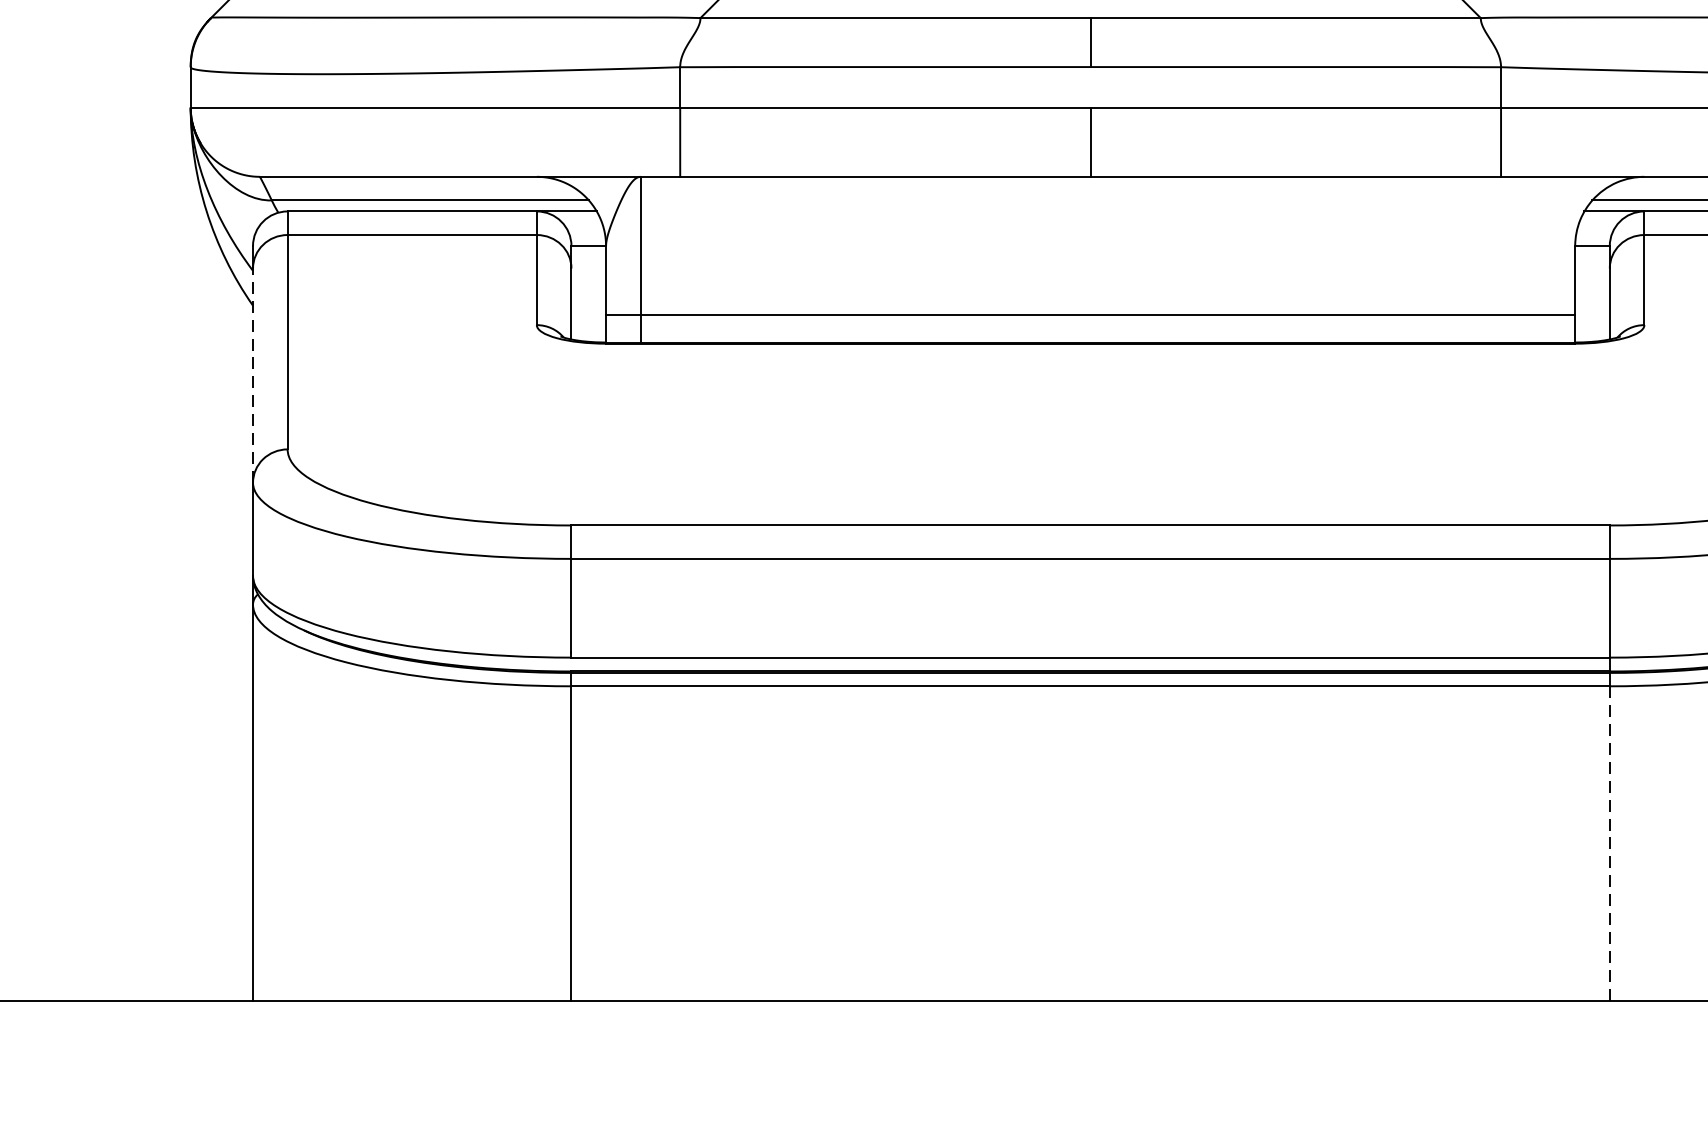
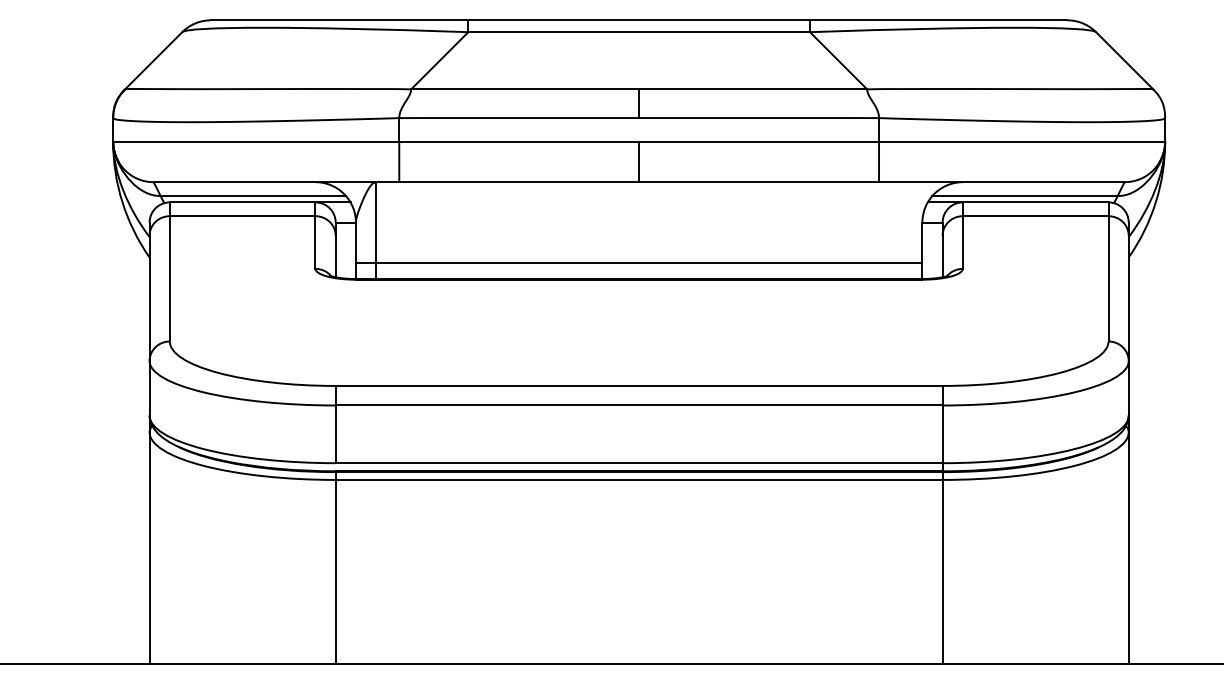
line: (252, 375) -> (149, 298), dashed -> solid
line: (1609, 842) -> (942, 571), dashed -> solid

